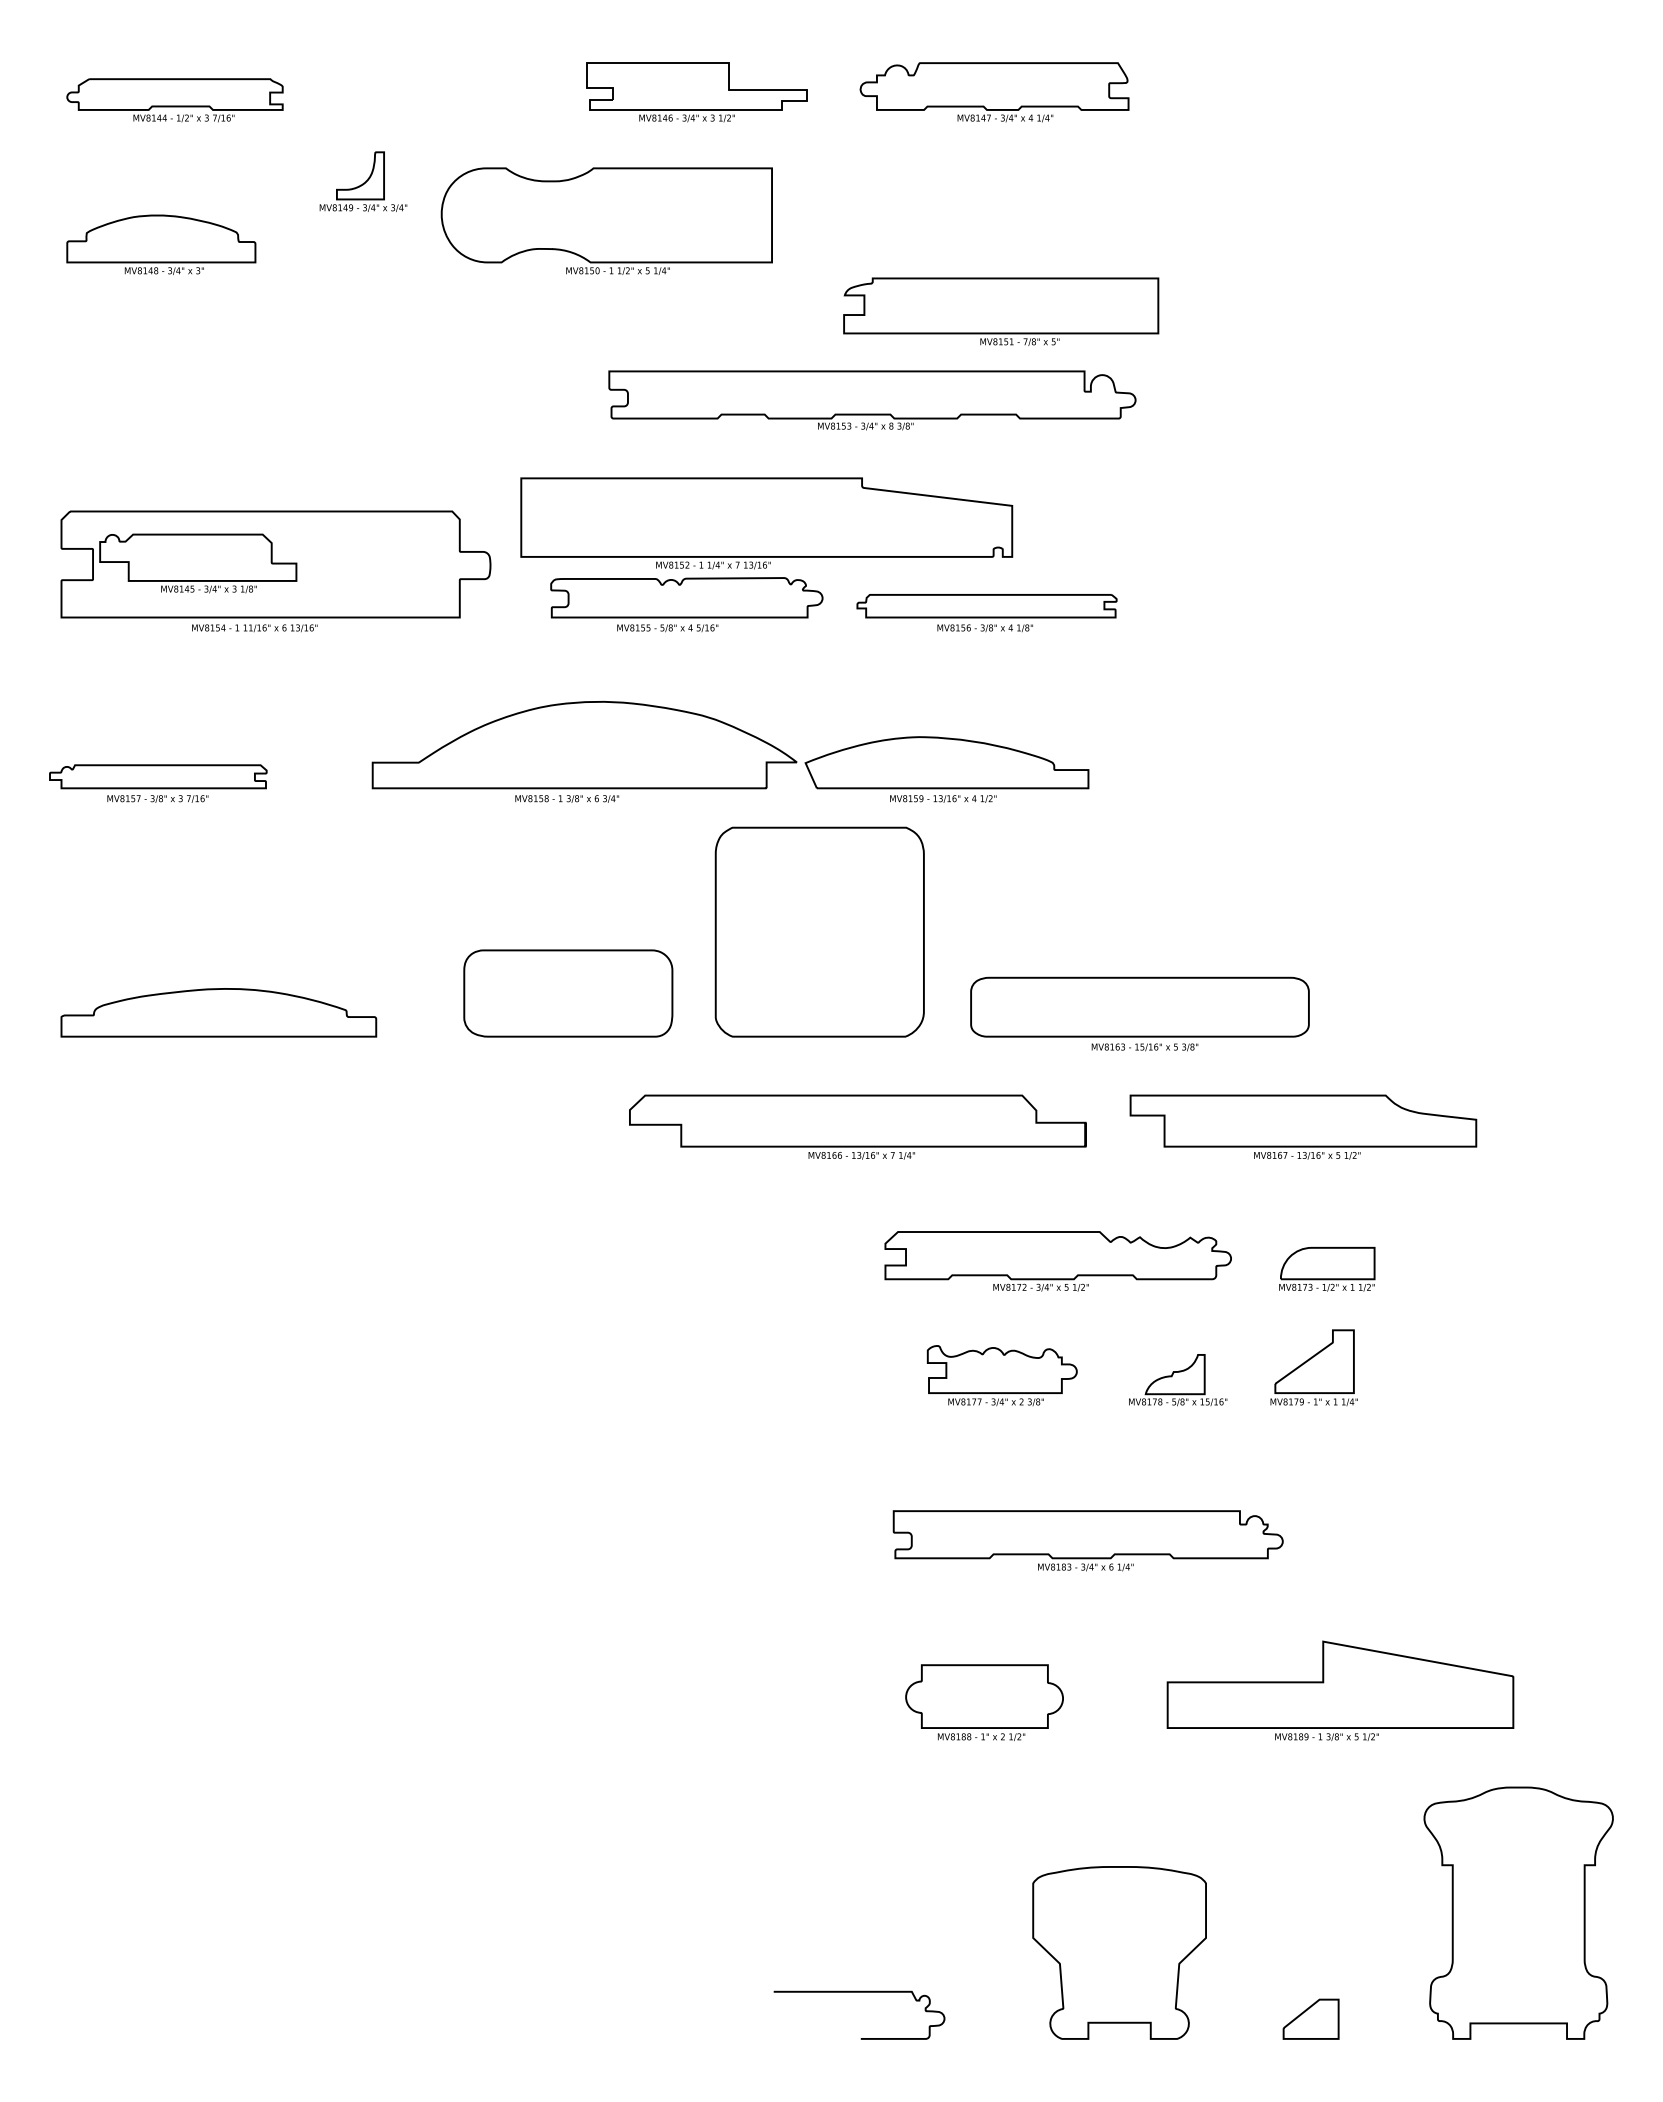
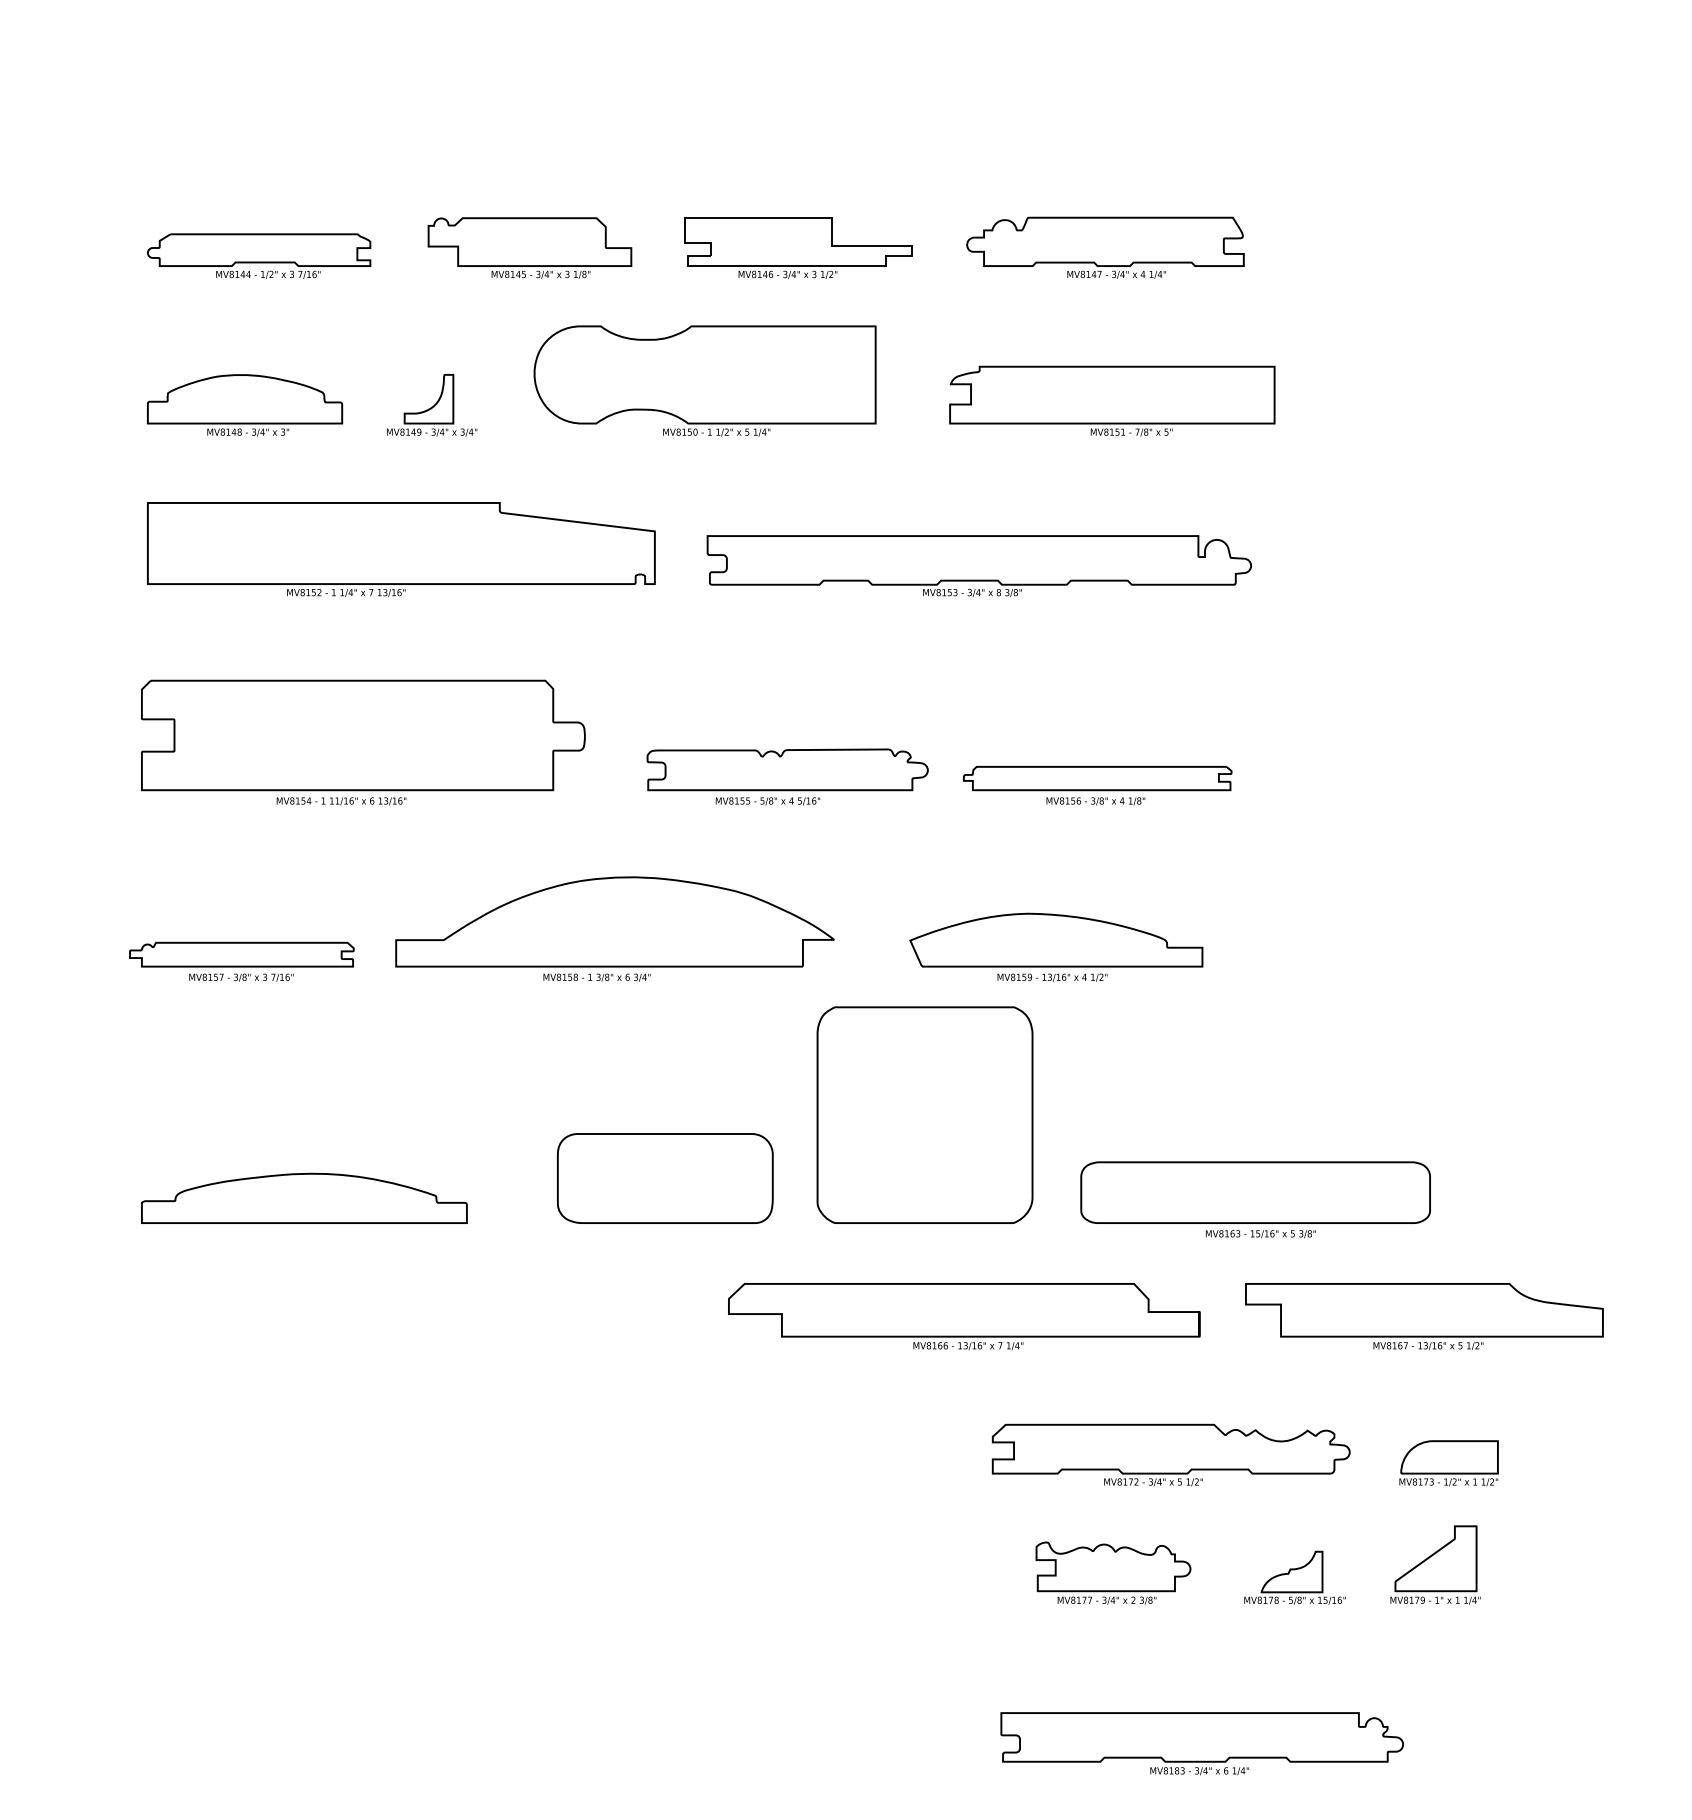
part: (363, 181) -> (432, 405), moved
part: (1001, 311) -> (1112, 400), moved
part: (766, 523) -> (401, 549), moved
part: (198, 563) -> (530, 248), moved
part: (584, 751) -> (614, 928), moved

